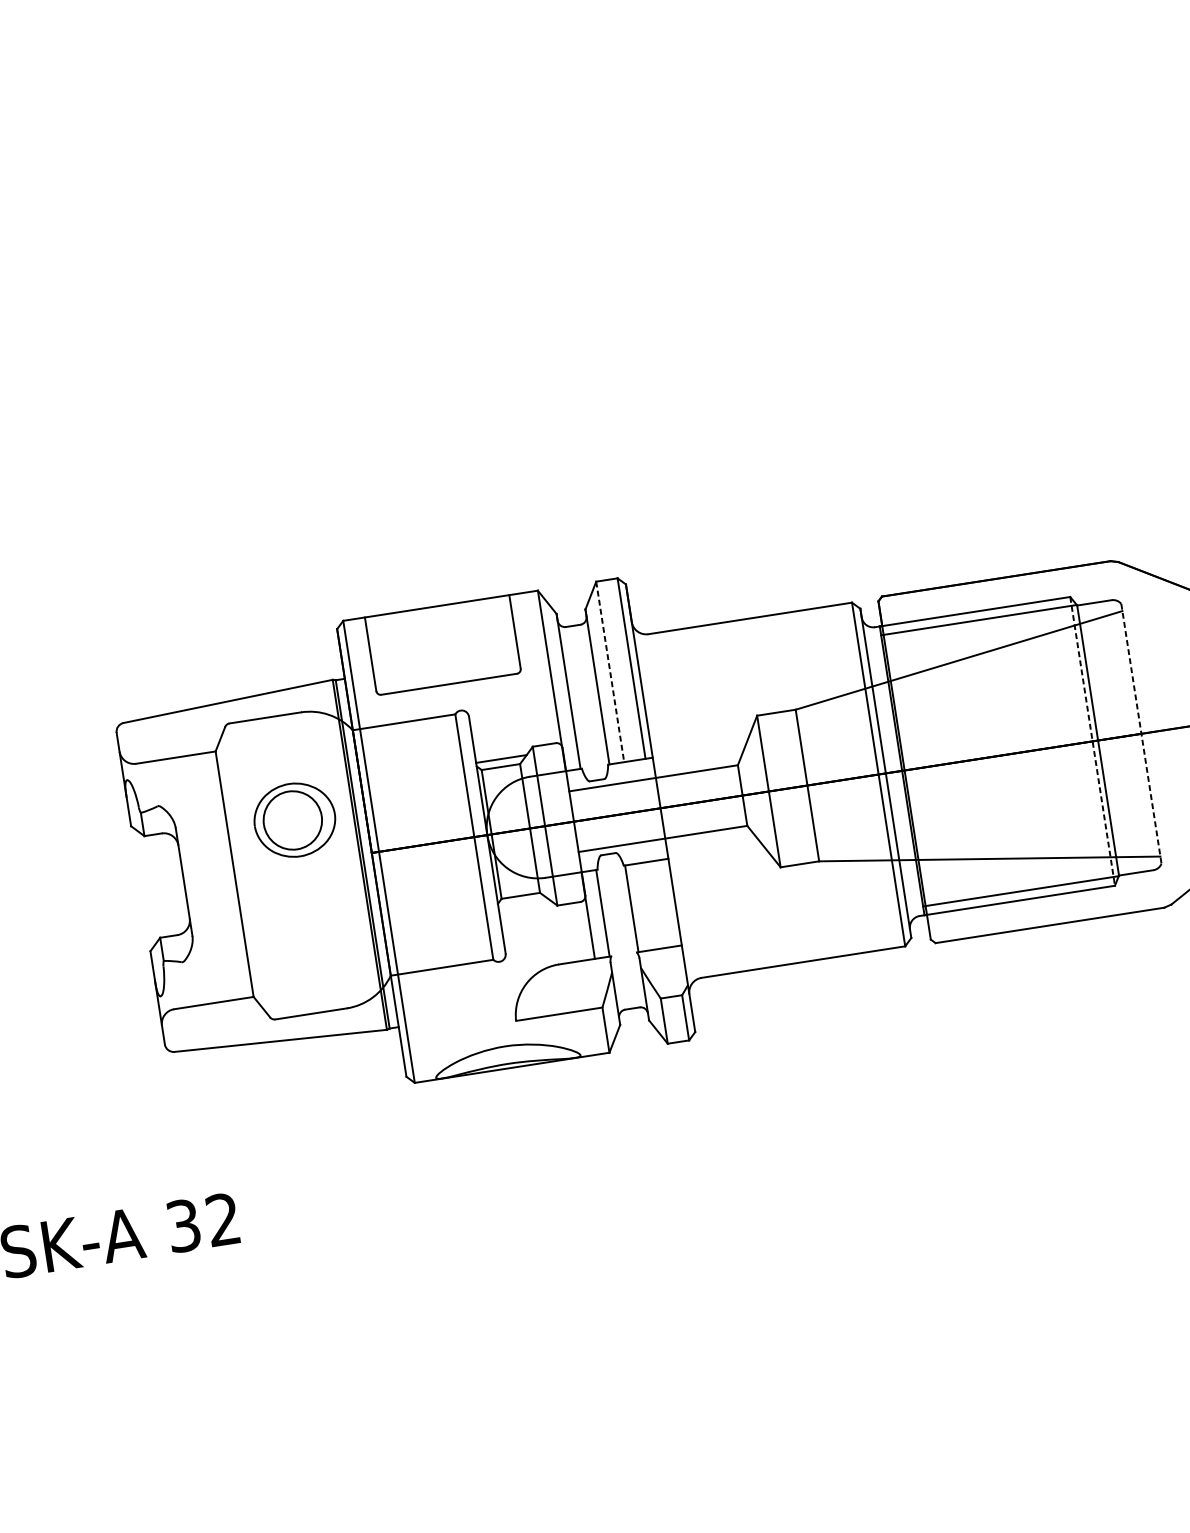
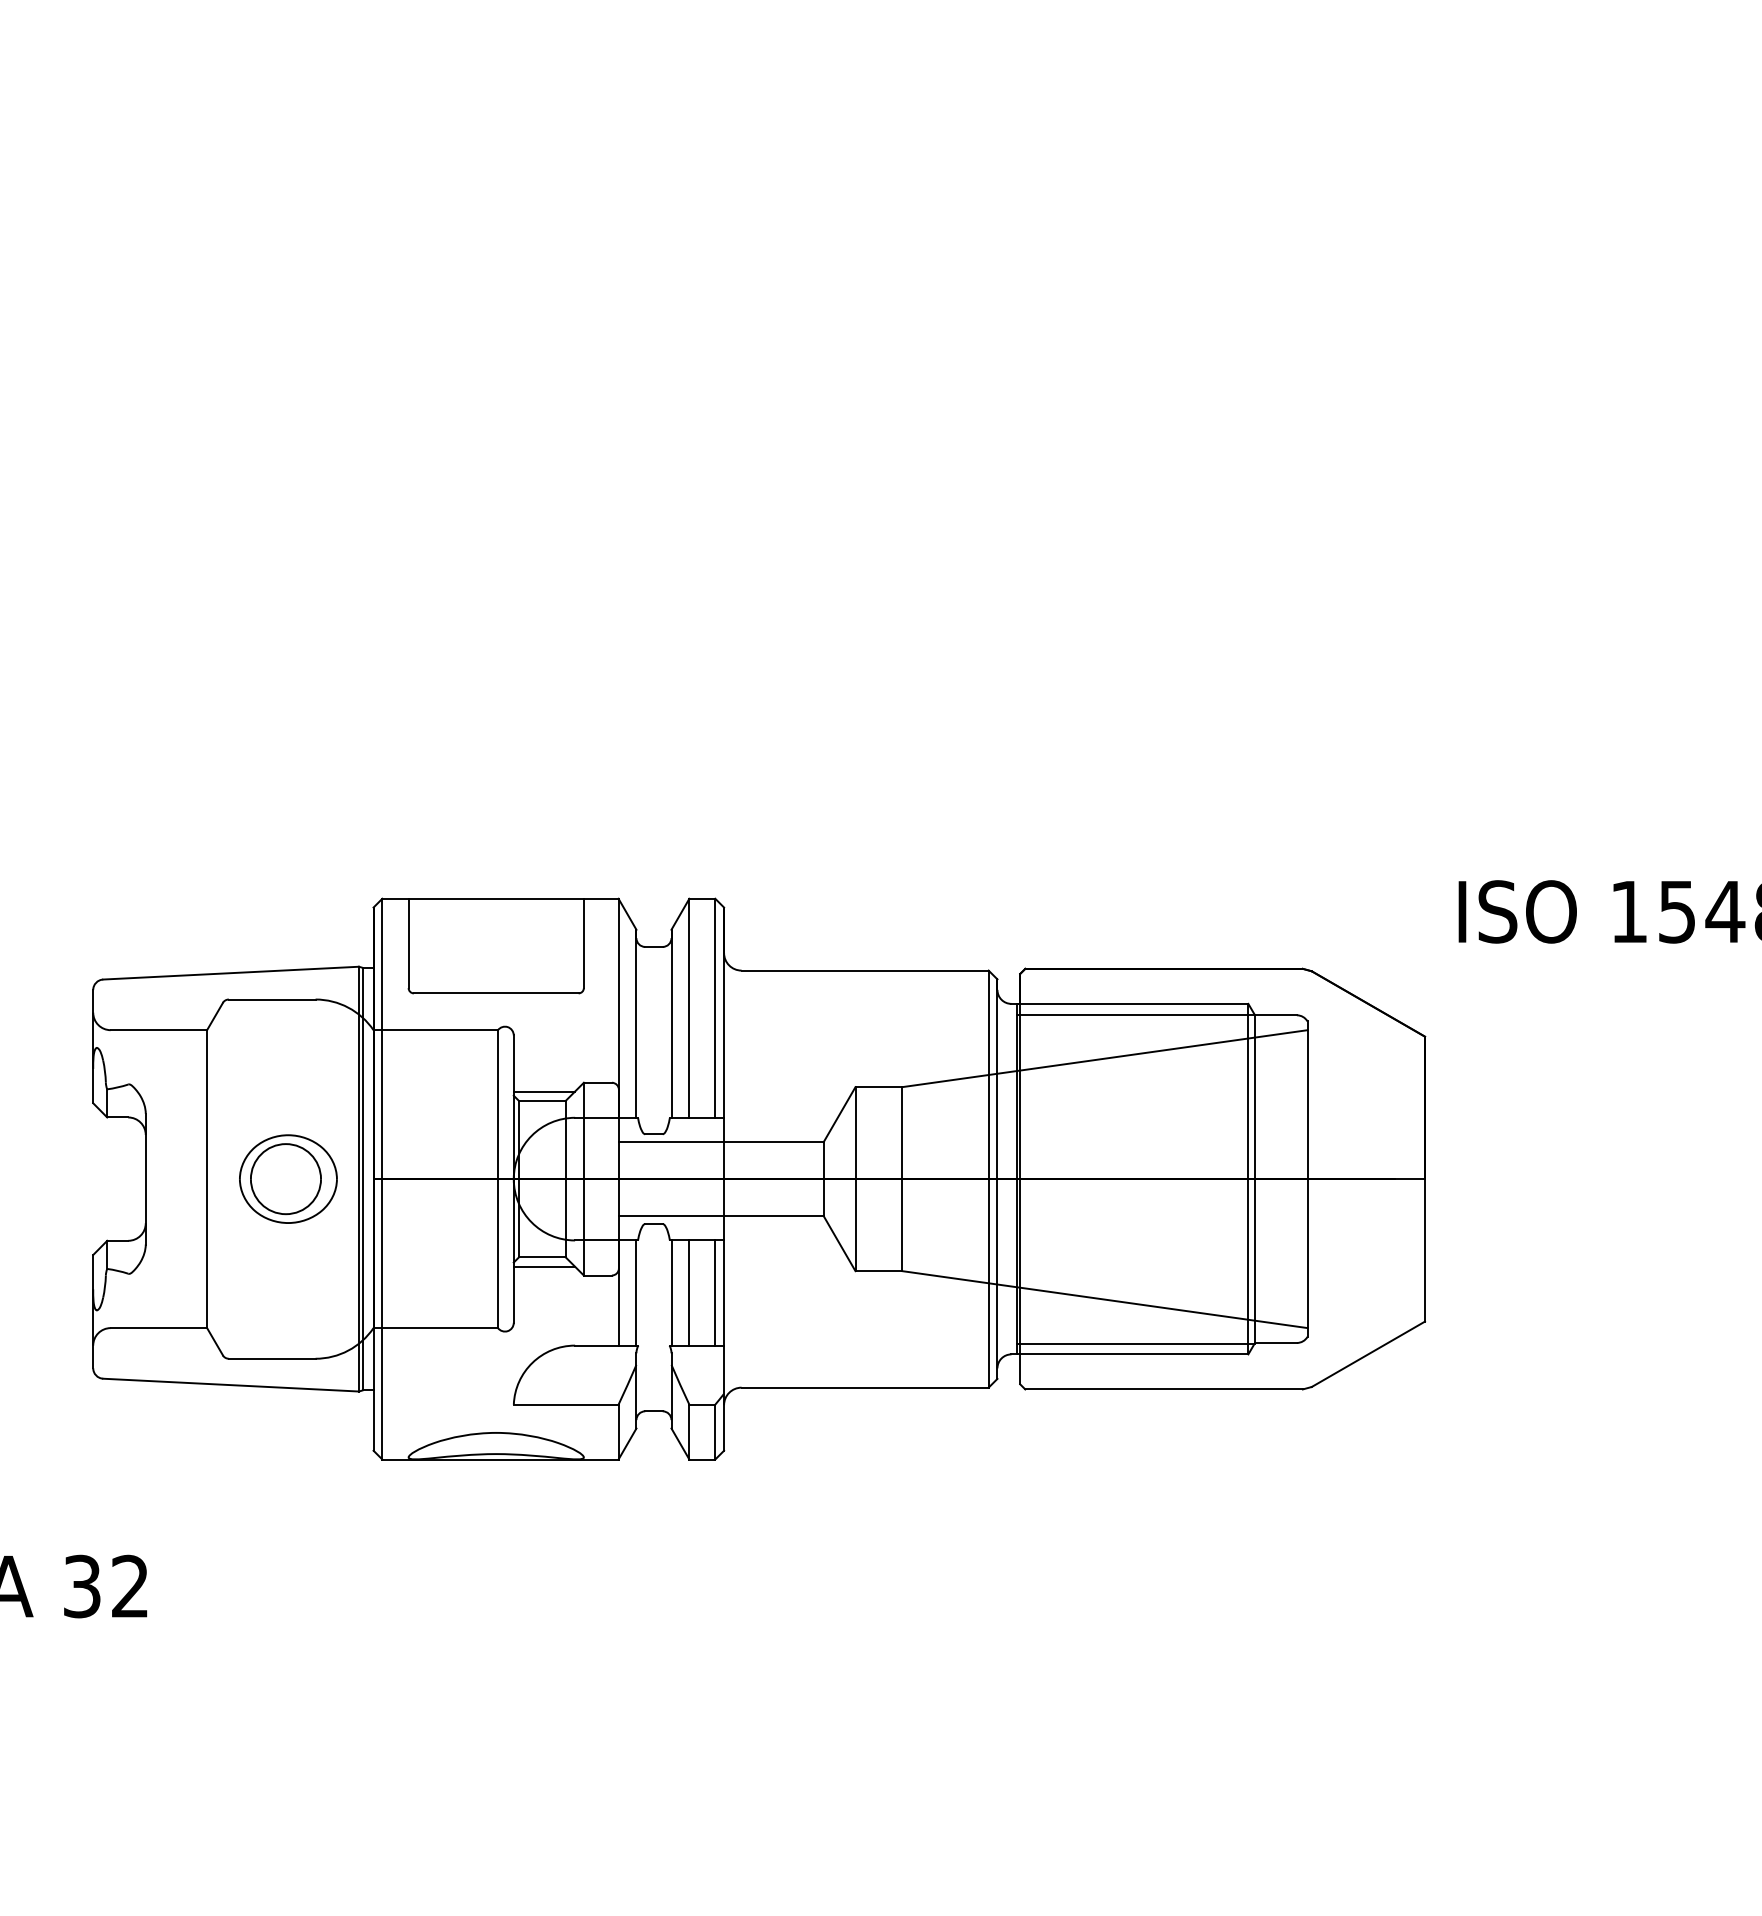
line: (610, 672) -> (689, 1008), dashed -> solid
line: (1141, 734) -> (1307, 1179), dashed -> solid
line: (1092, 741) -> (1248, 1179), dashed -> solid
part: (294, 819) -> (288, 1178), moved
line: (668, 902) -> (715, 1292), added
line: (523, 903) -> (544, 1266), added
line: (646, 906) -> (689, 1292), added

